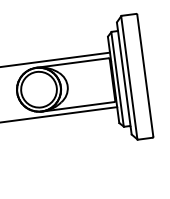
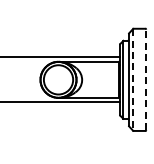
line: (145, 75) -> (146, 79), solid -> dashed
line: (129, 77) -> (133, 79), solid -> dashed

